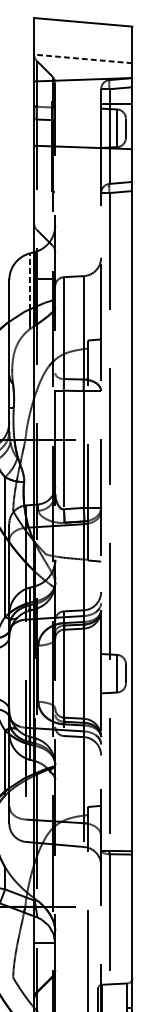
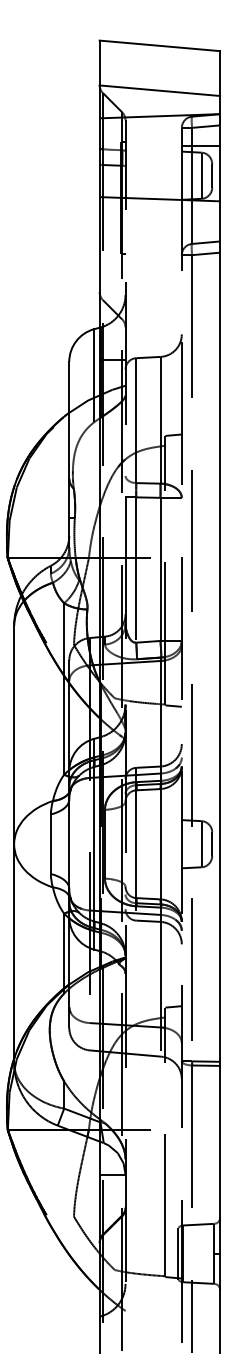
line: (82, 58) -> (159, 90), dashed -> solid
line: (29, 281) -> (94, 363), dashed -> solid

